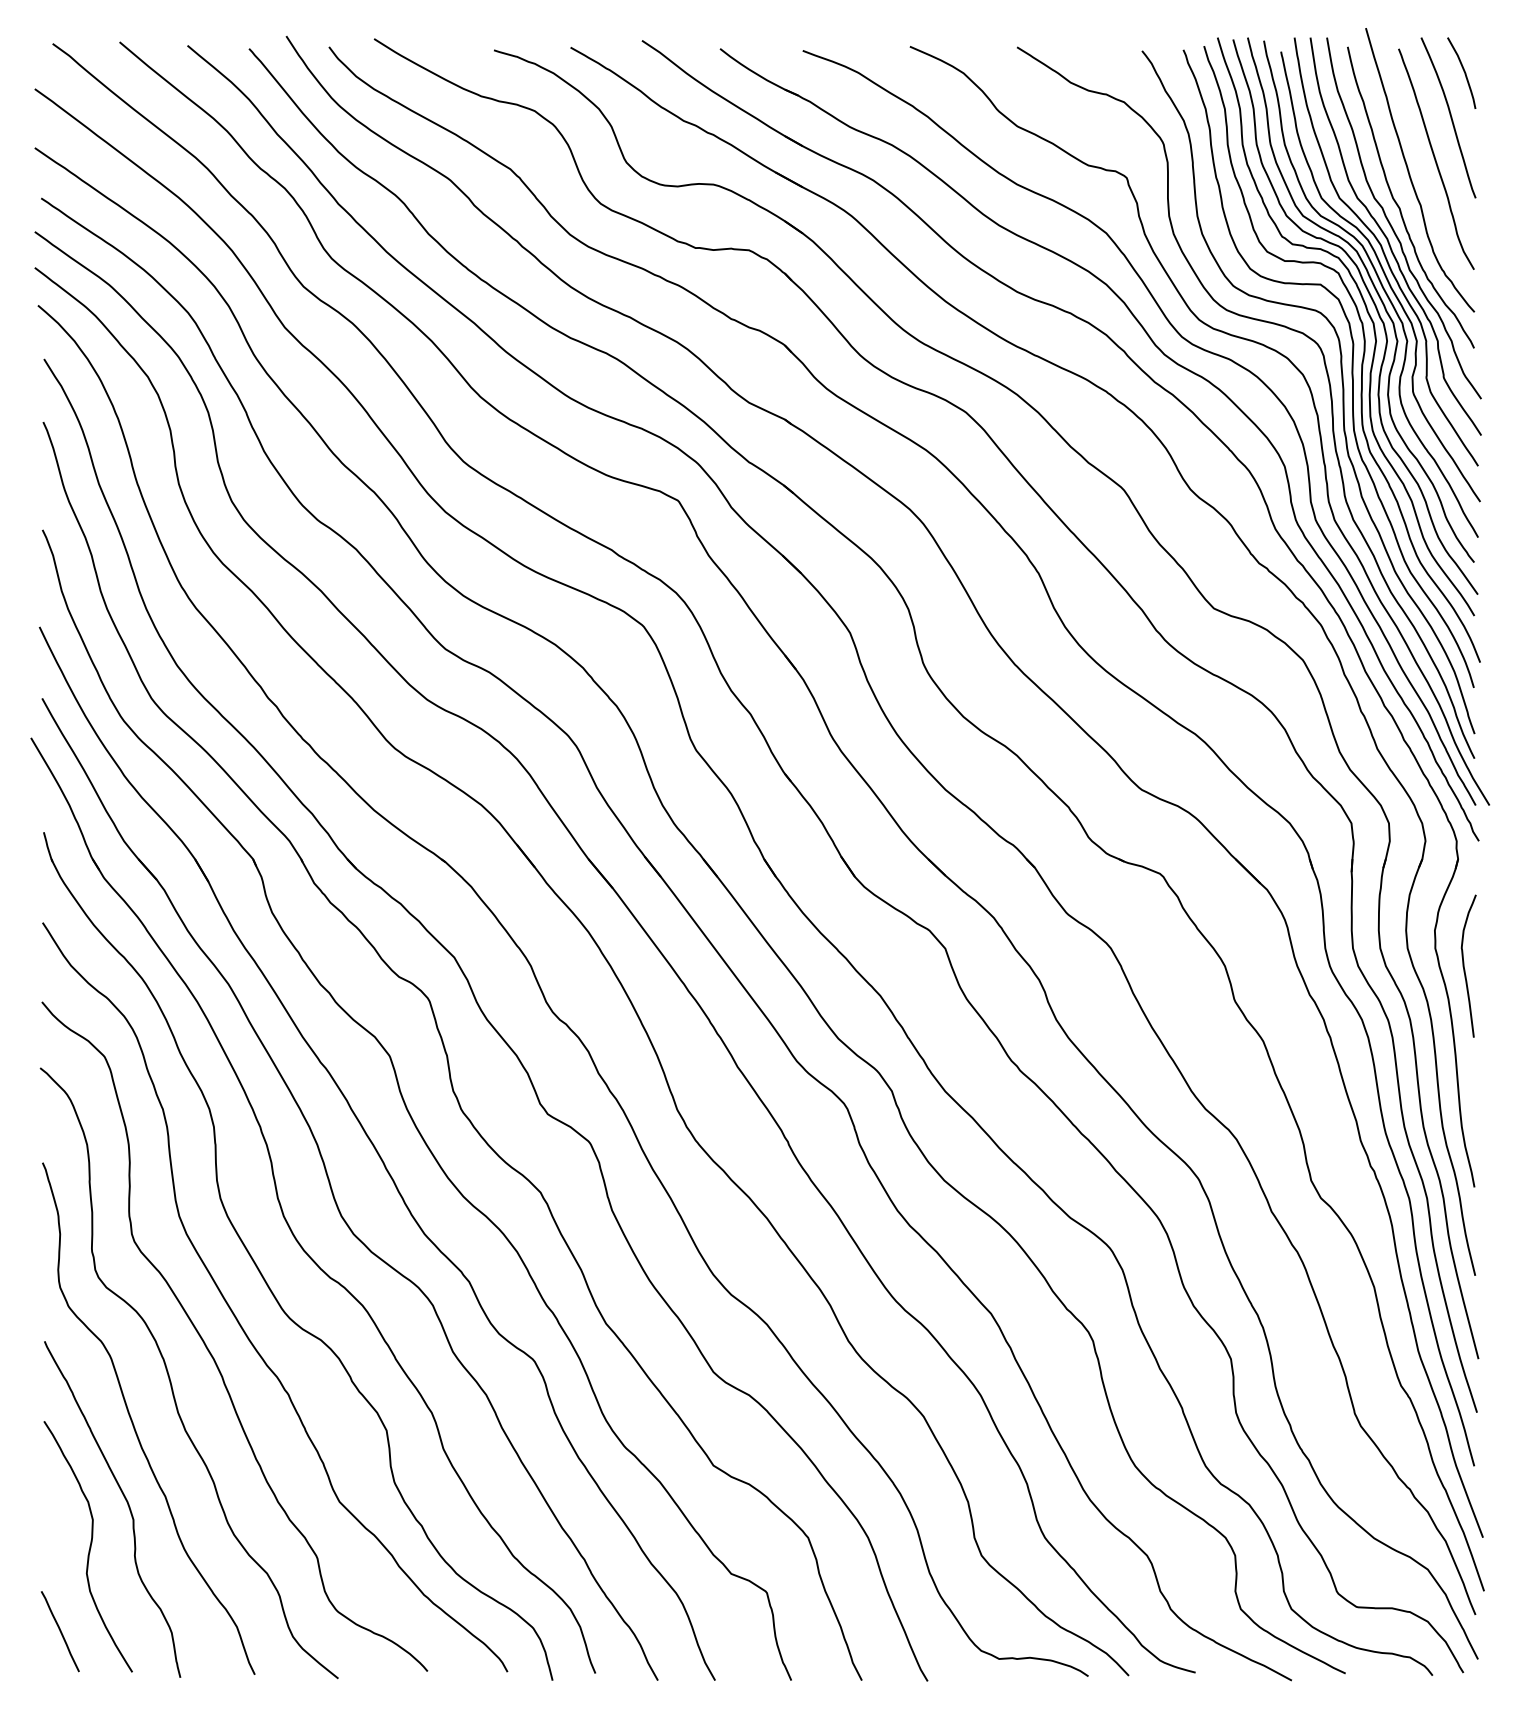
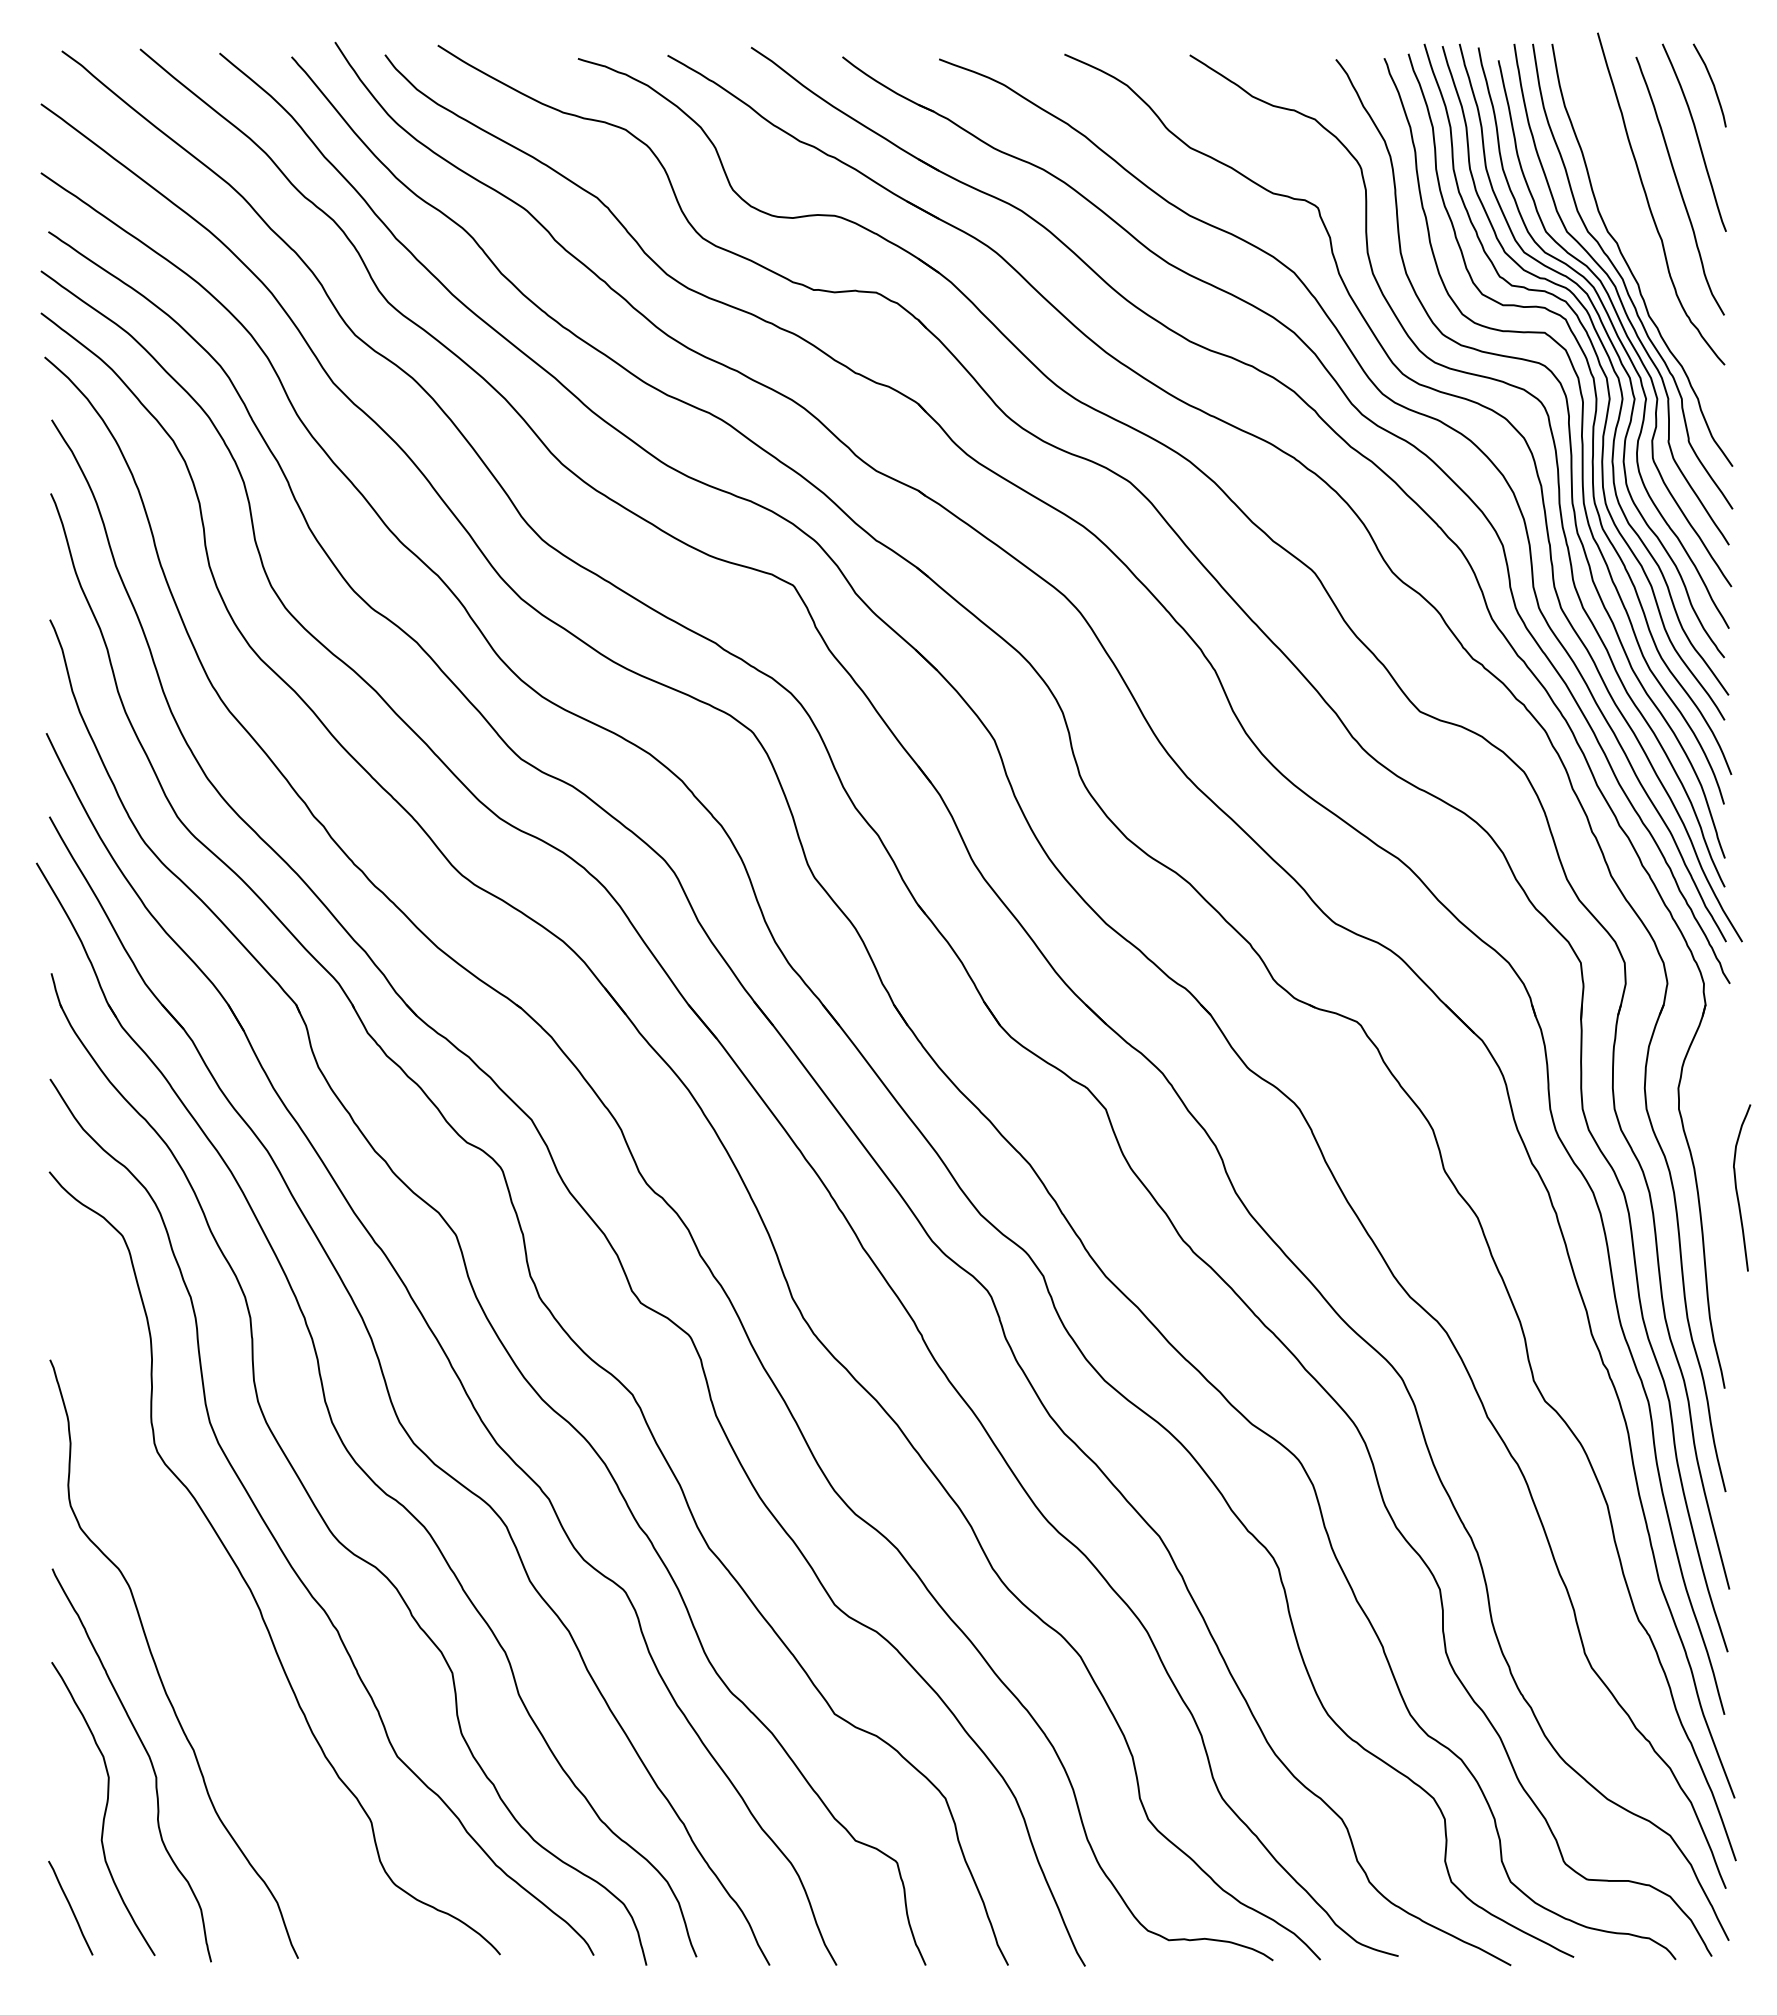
curve: (1399, 205) -> (1636, 240), removed
curve: (1464, 967) -> (1737, 1189), moved
curve: (170, 1377) -> (199, 1611), removed

